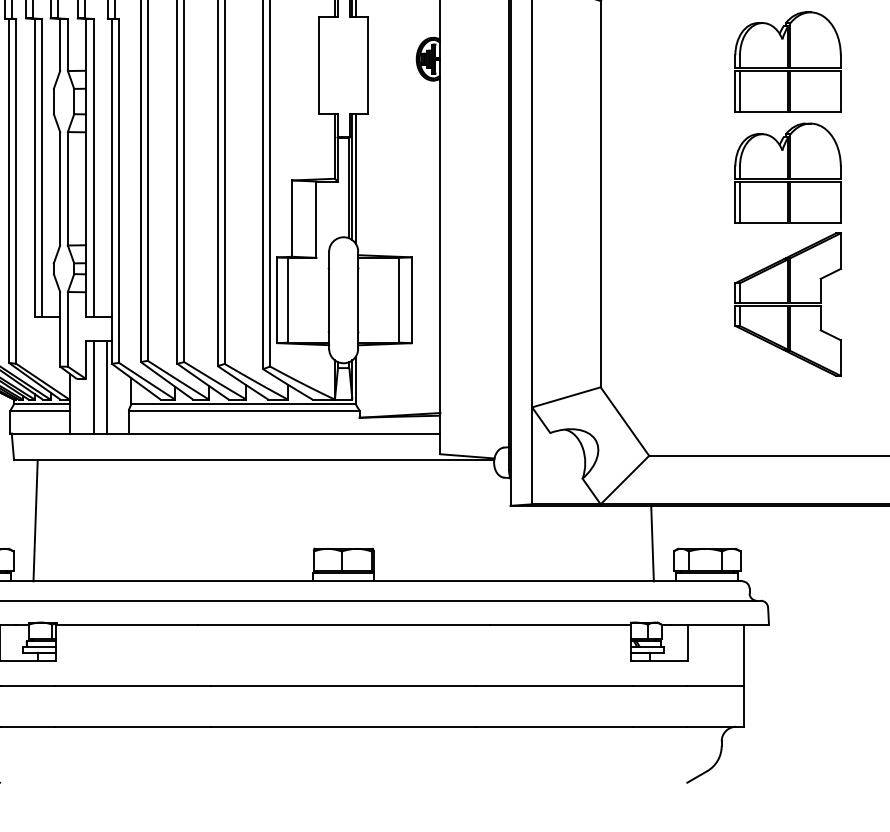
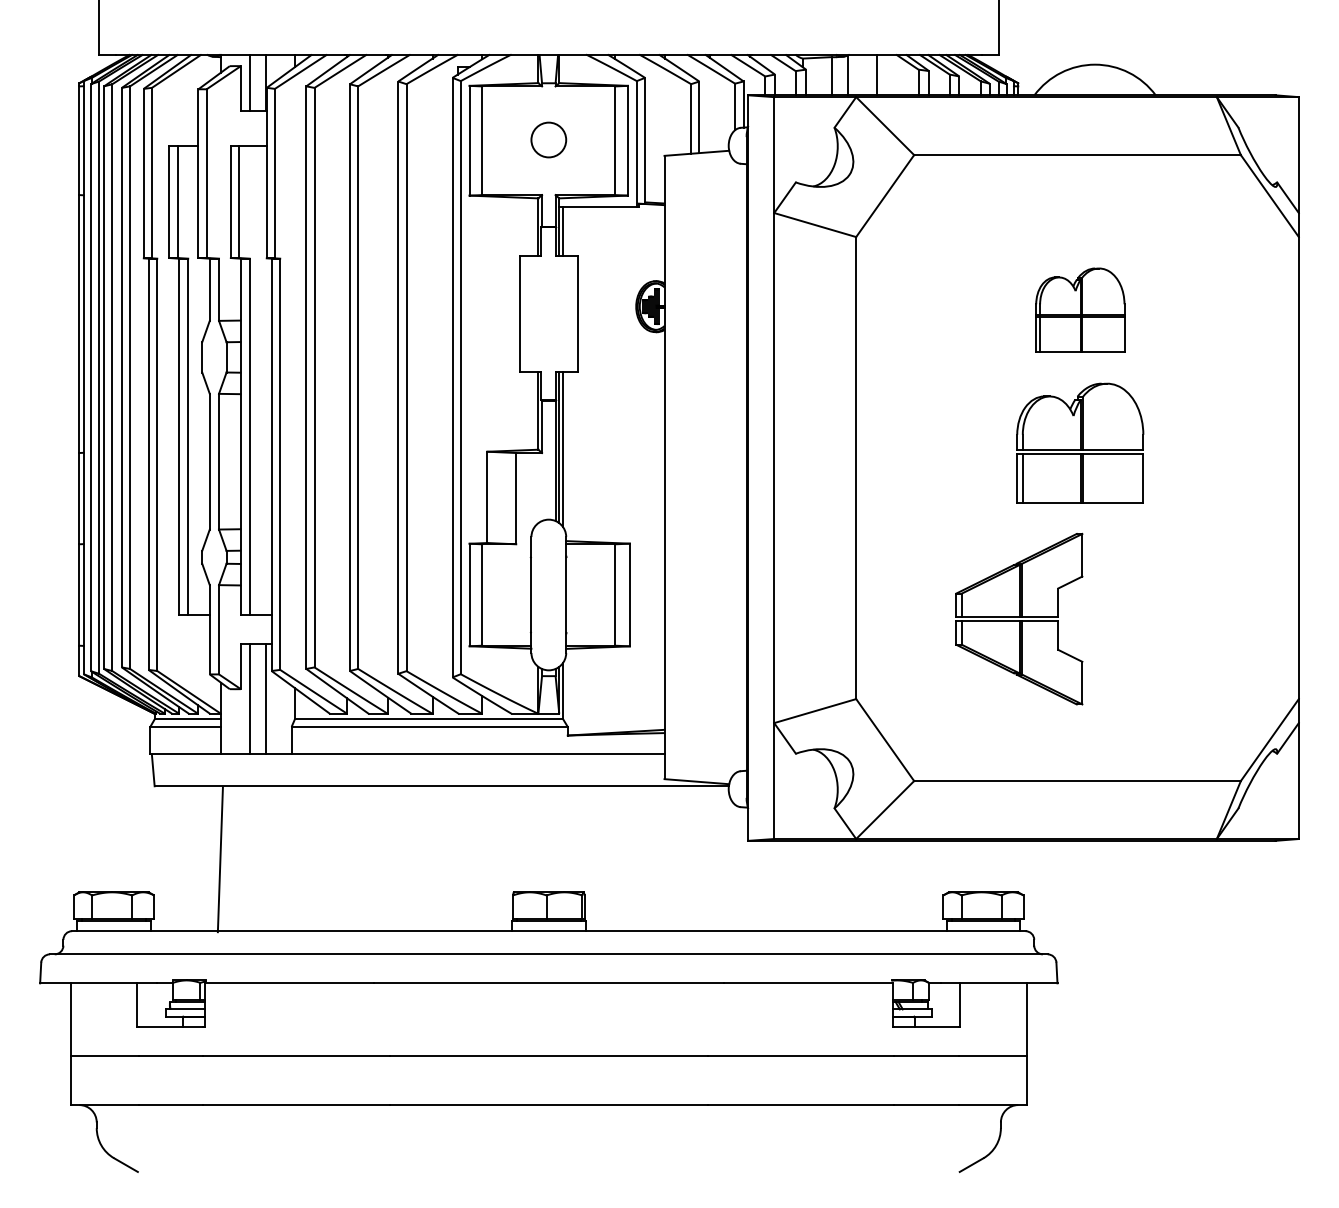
part: (788, 61) -> (1080, 309), size x0.7
part: (788, 304) -> (1019, 618), moved
line: (34, 520) -> (219, 859), moved
line: (651, 543) -> (917, 885), removed

